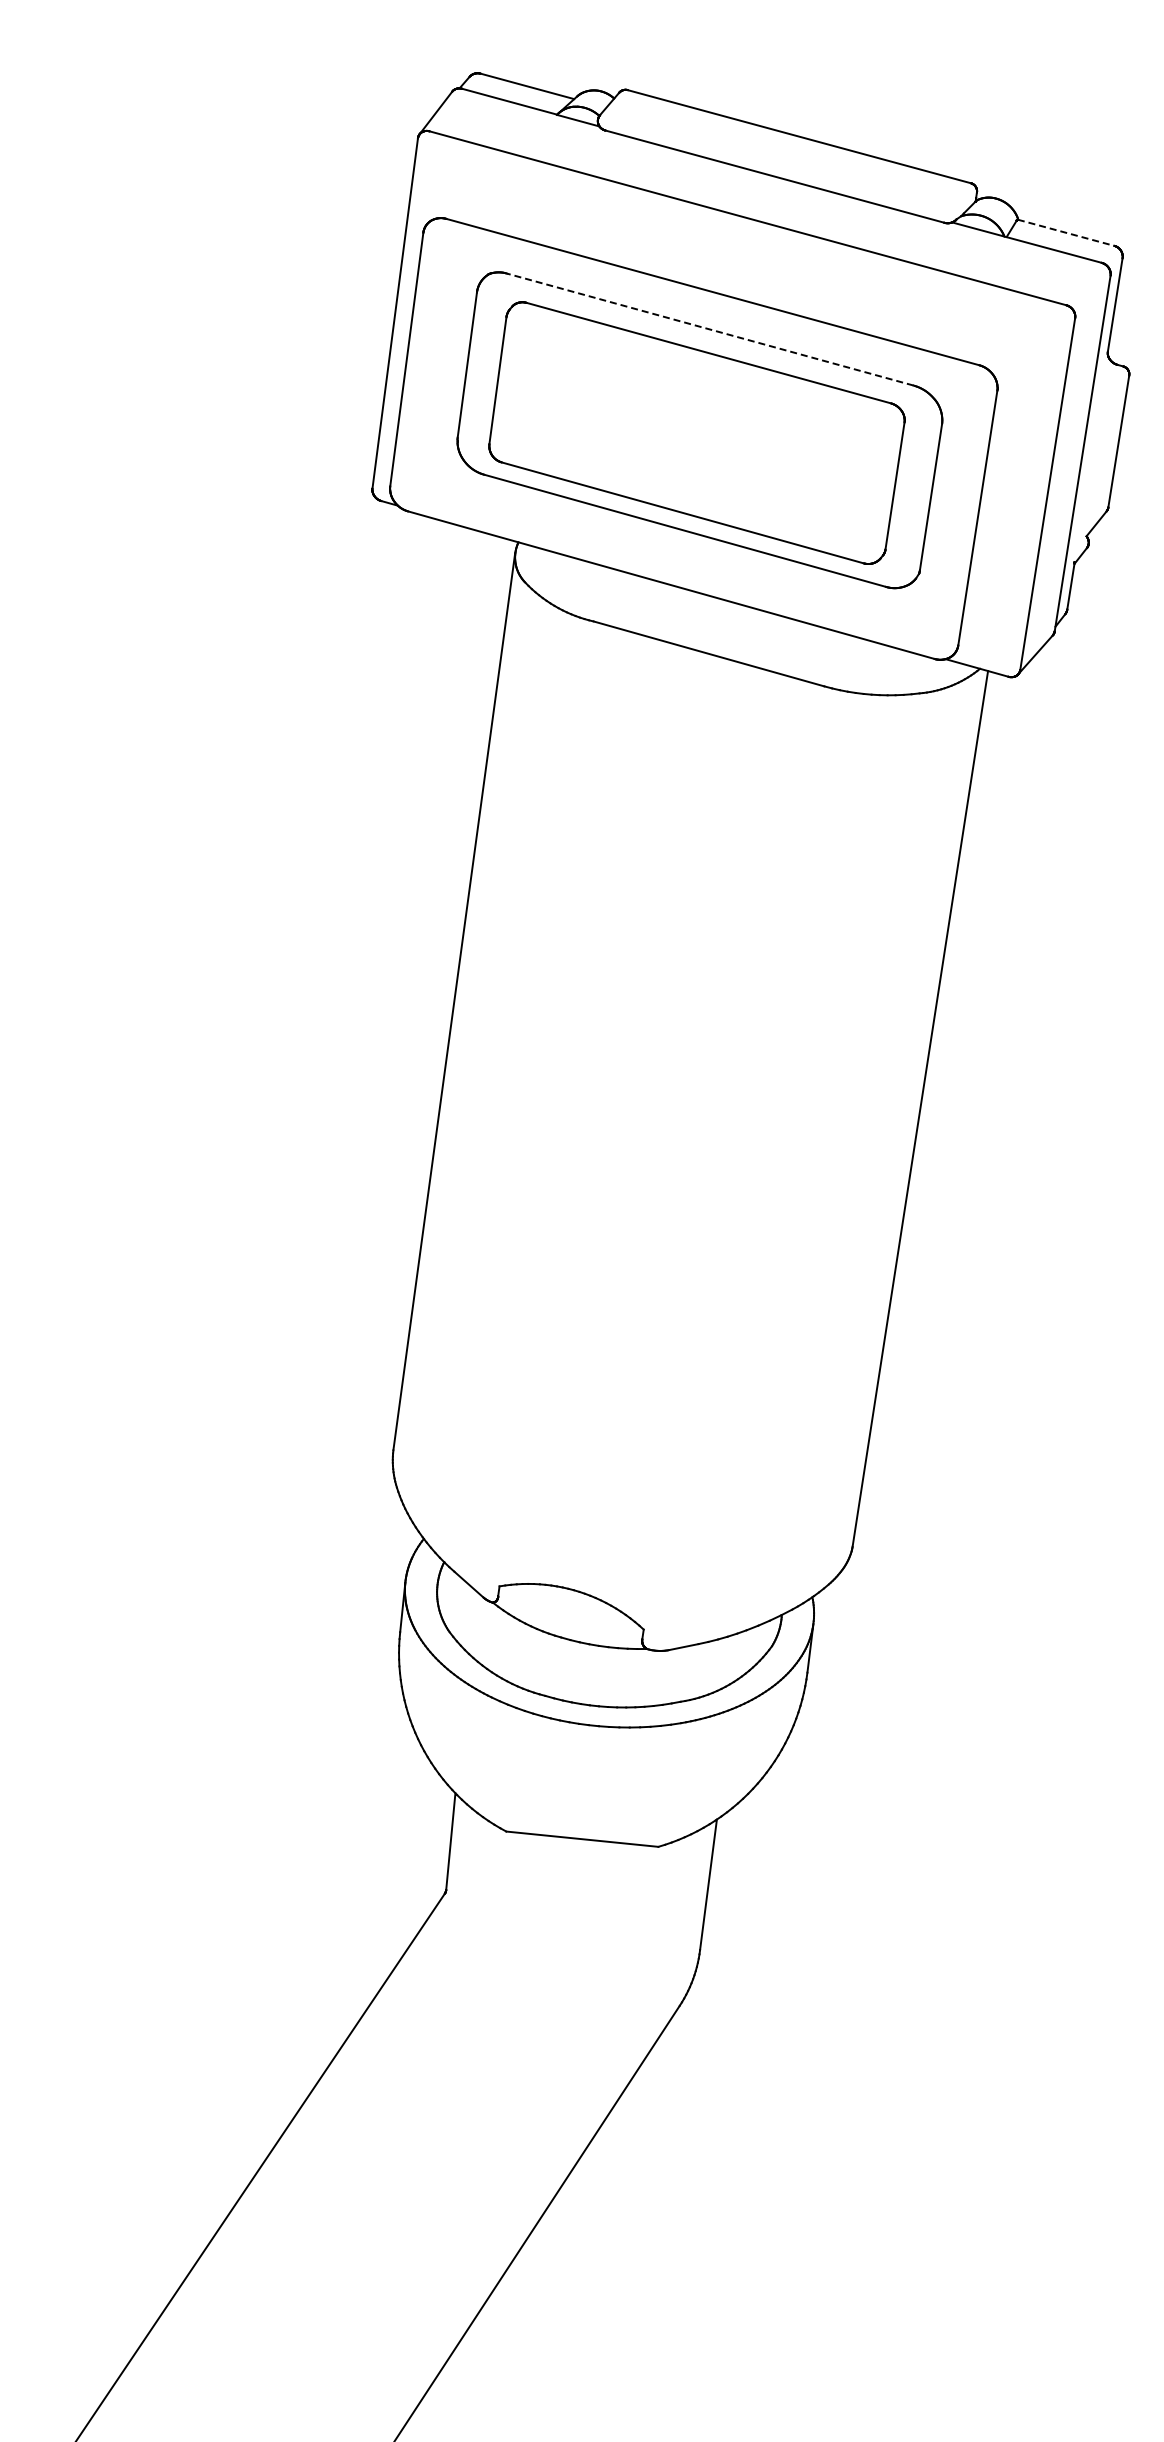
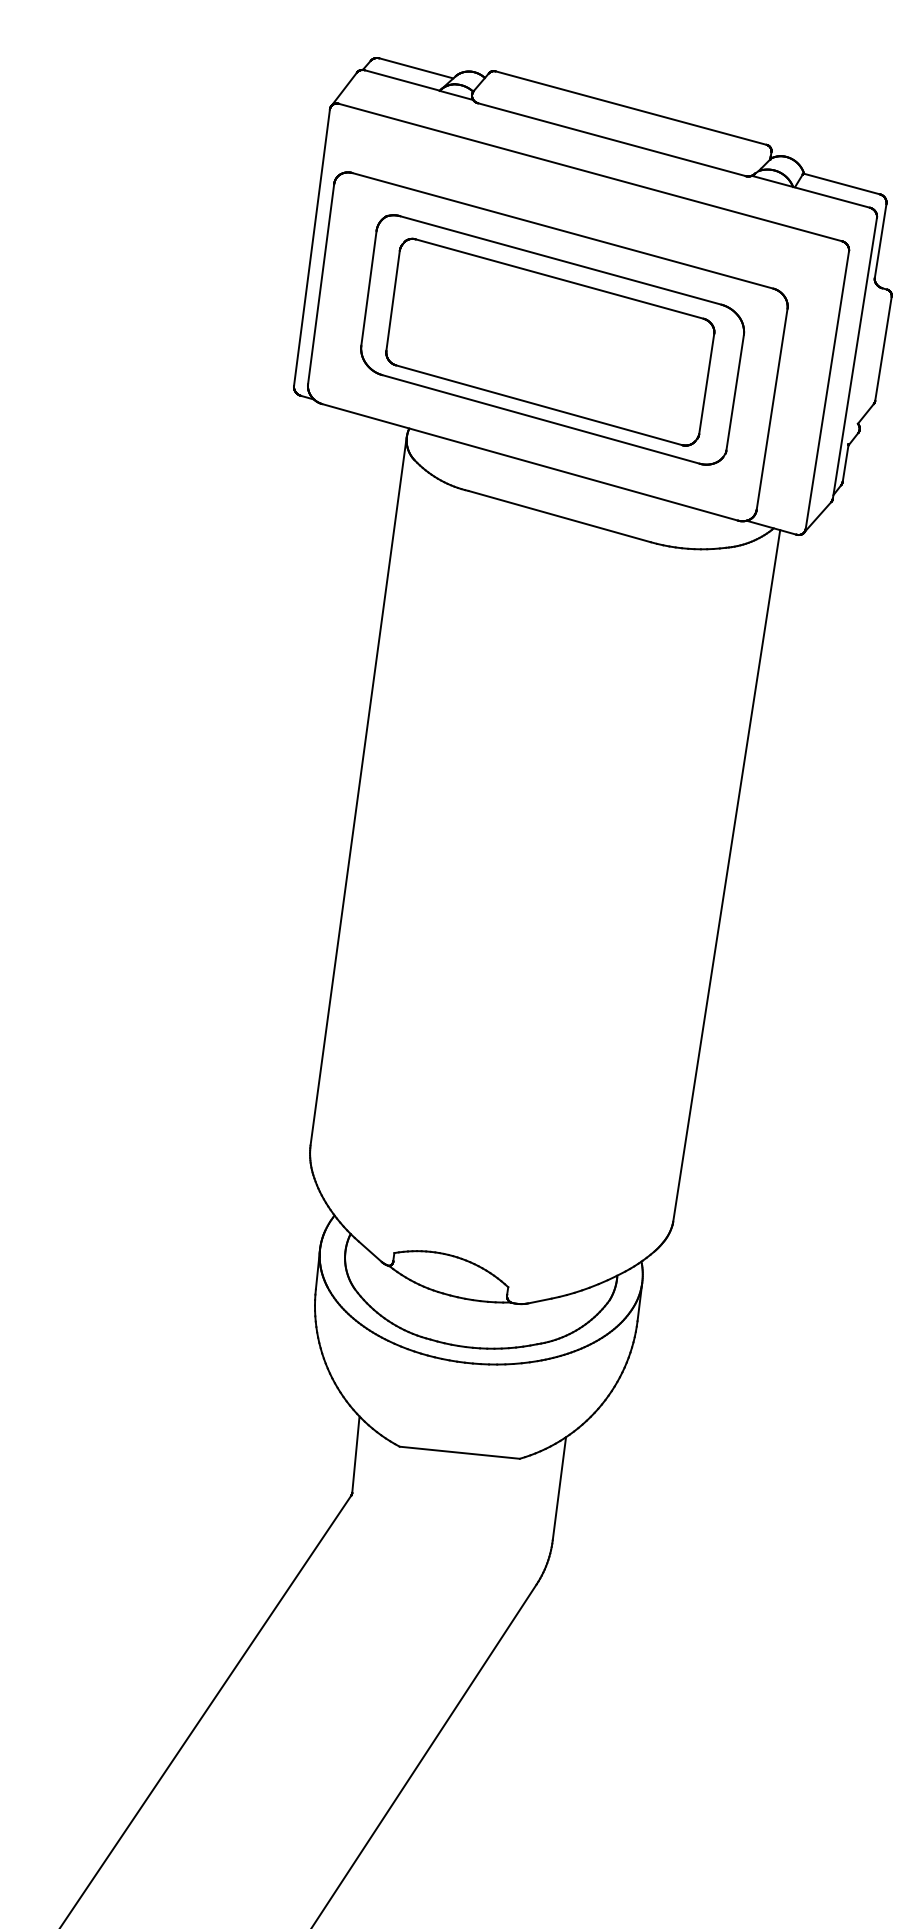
line: (1066, 232) -> (842, 183), dashed -> solid
line: (710, 329) -> (560, 260), dashed -> solid

